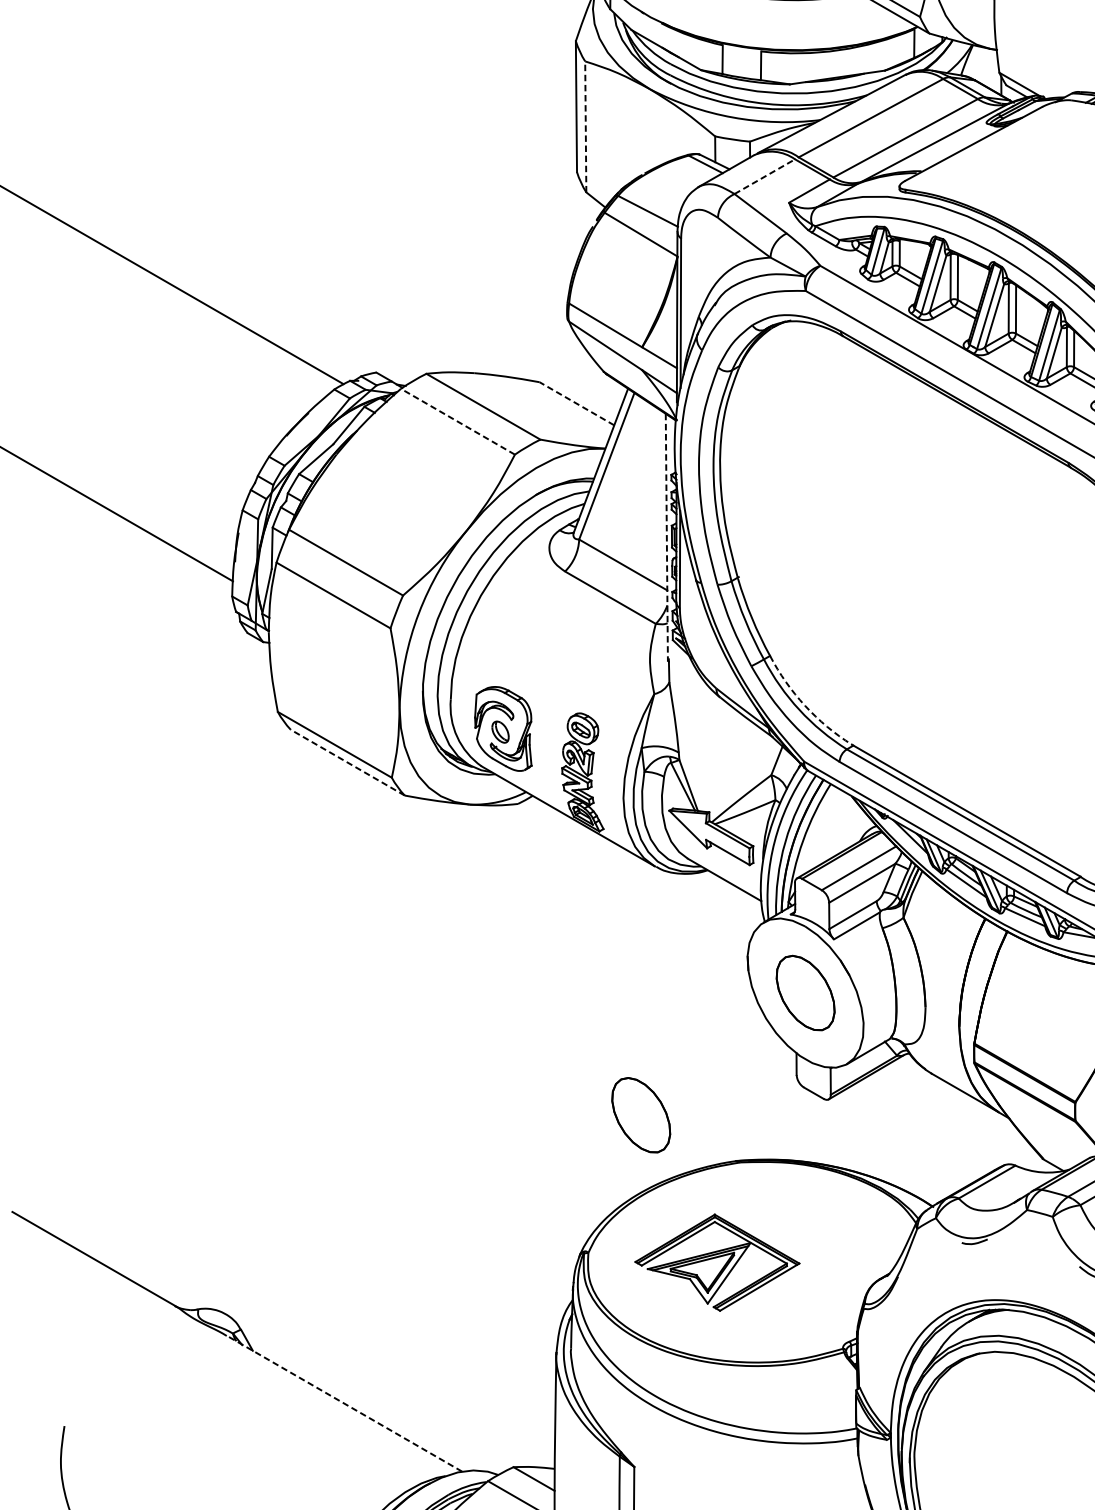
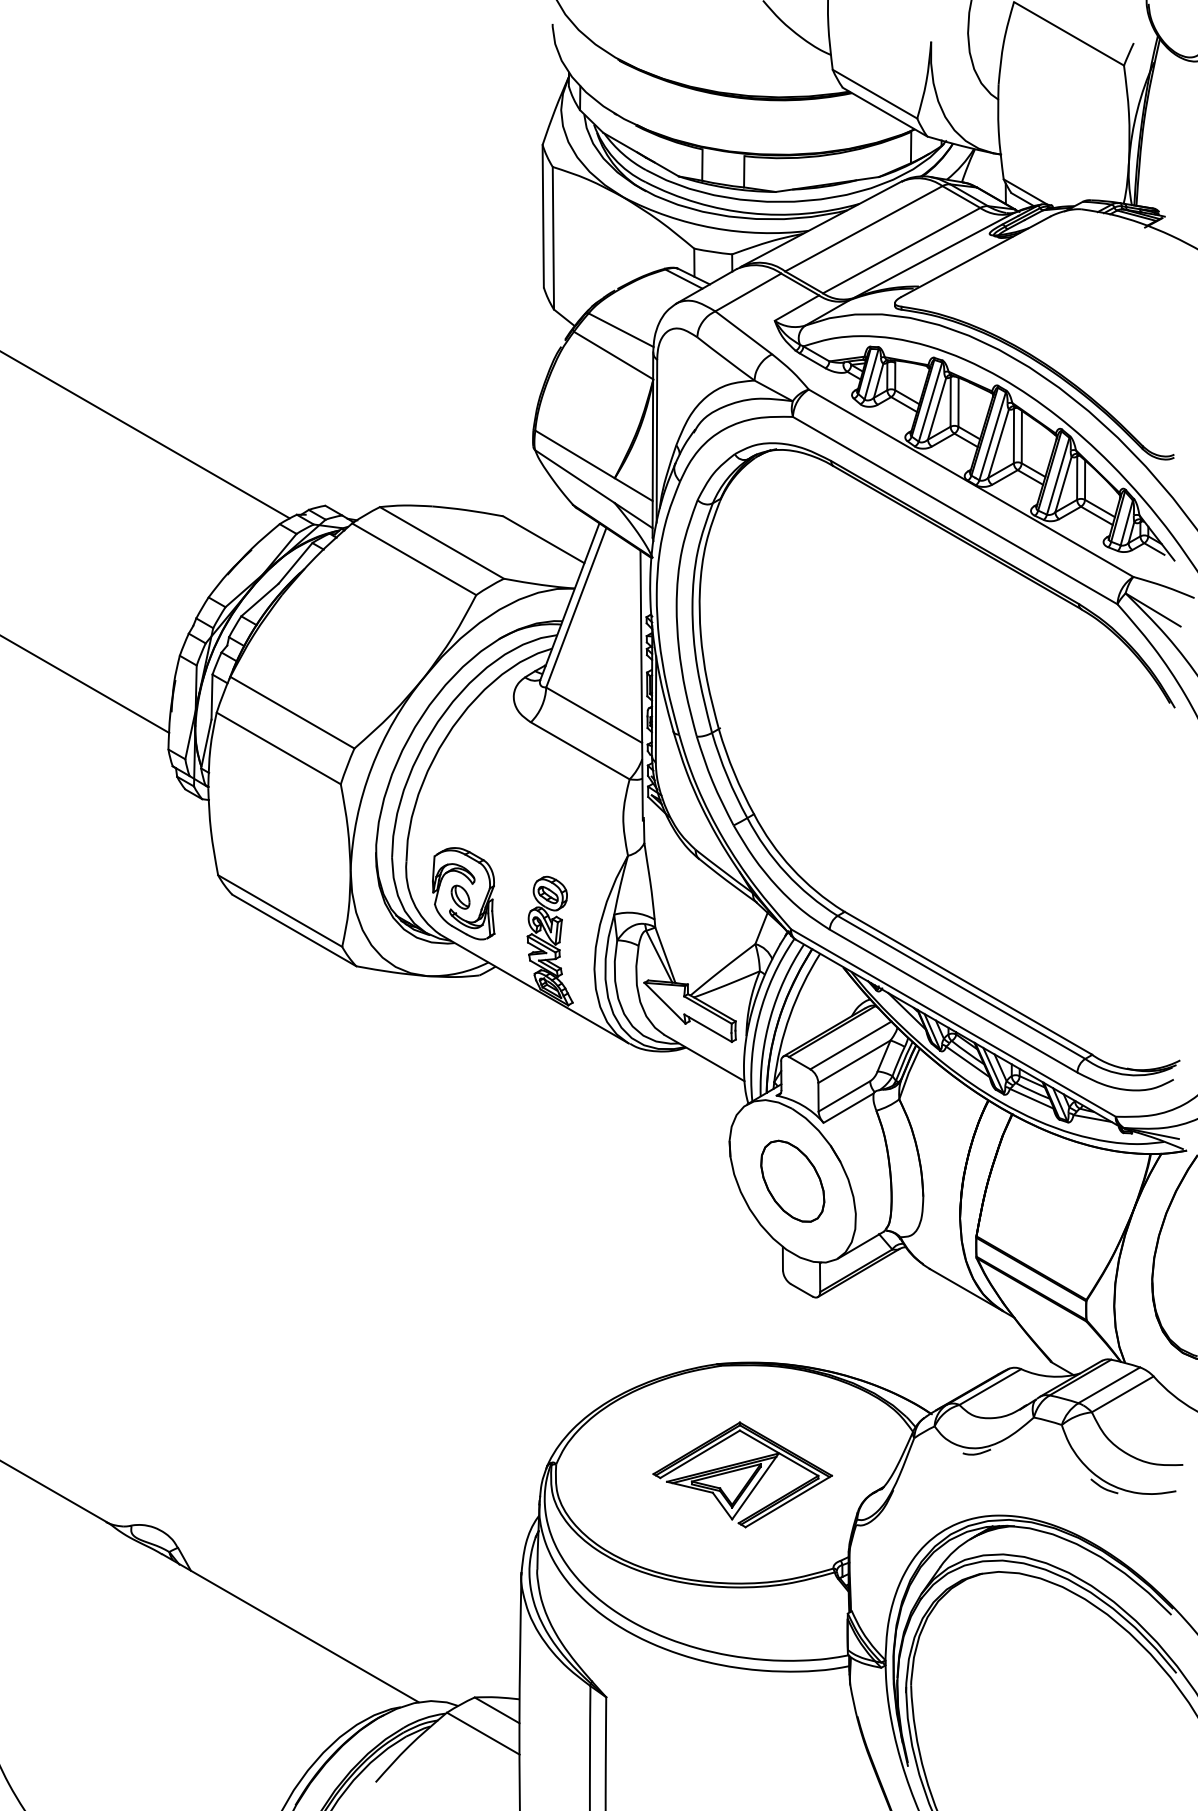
line: (585, 126) -> (553, 237), dashed -> solid
line: (764, 176) -> (748, 292), dashed -> solid
line: (576, 403) -> (543, 539), dashed -> solid
line: (458, 421) -> (414, 559), dashed -> solid
line: (666, 538) -> (641, 686), dashed -> solid
arc: (805, 705) -> (792, 868), dashed -> solid
line: (347, 762) -> (294, 930), dashed -> solid
part: (640, 1114) -> (613, 1313), removed
part: (717, 1262) -> (742, 1474), moved
line: (344, 1403) -> (290, 1628), dashed -> solid

